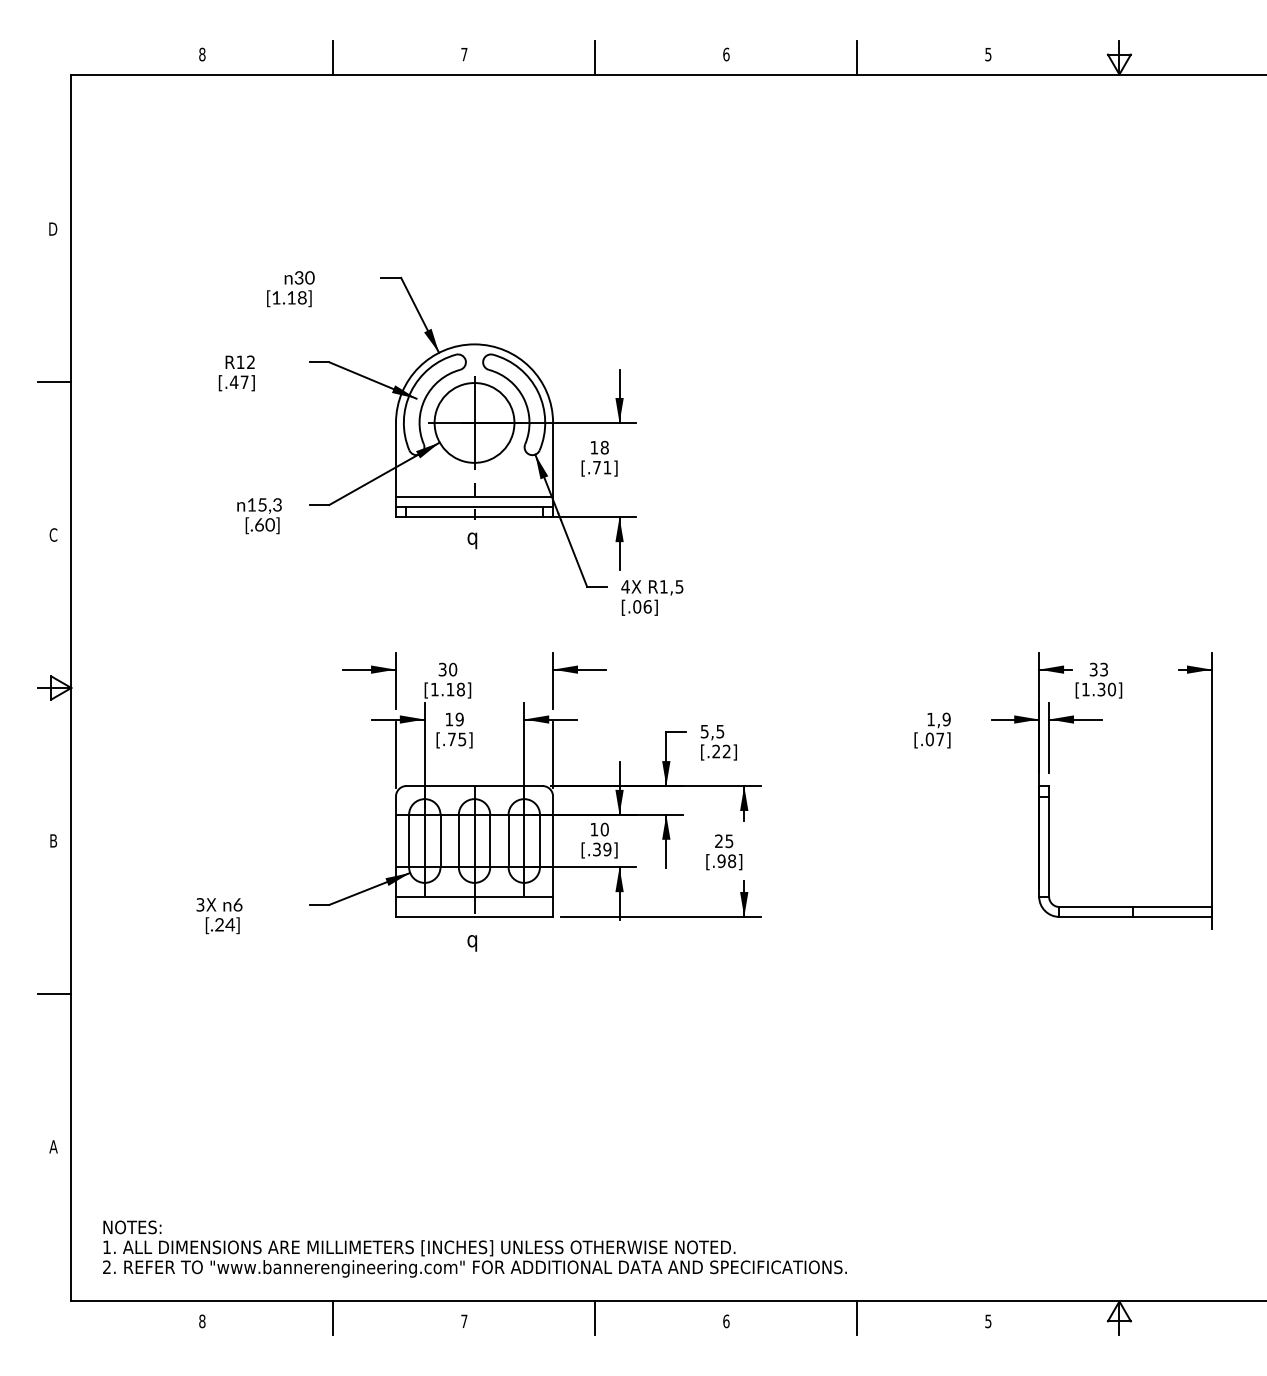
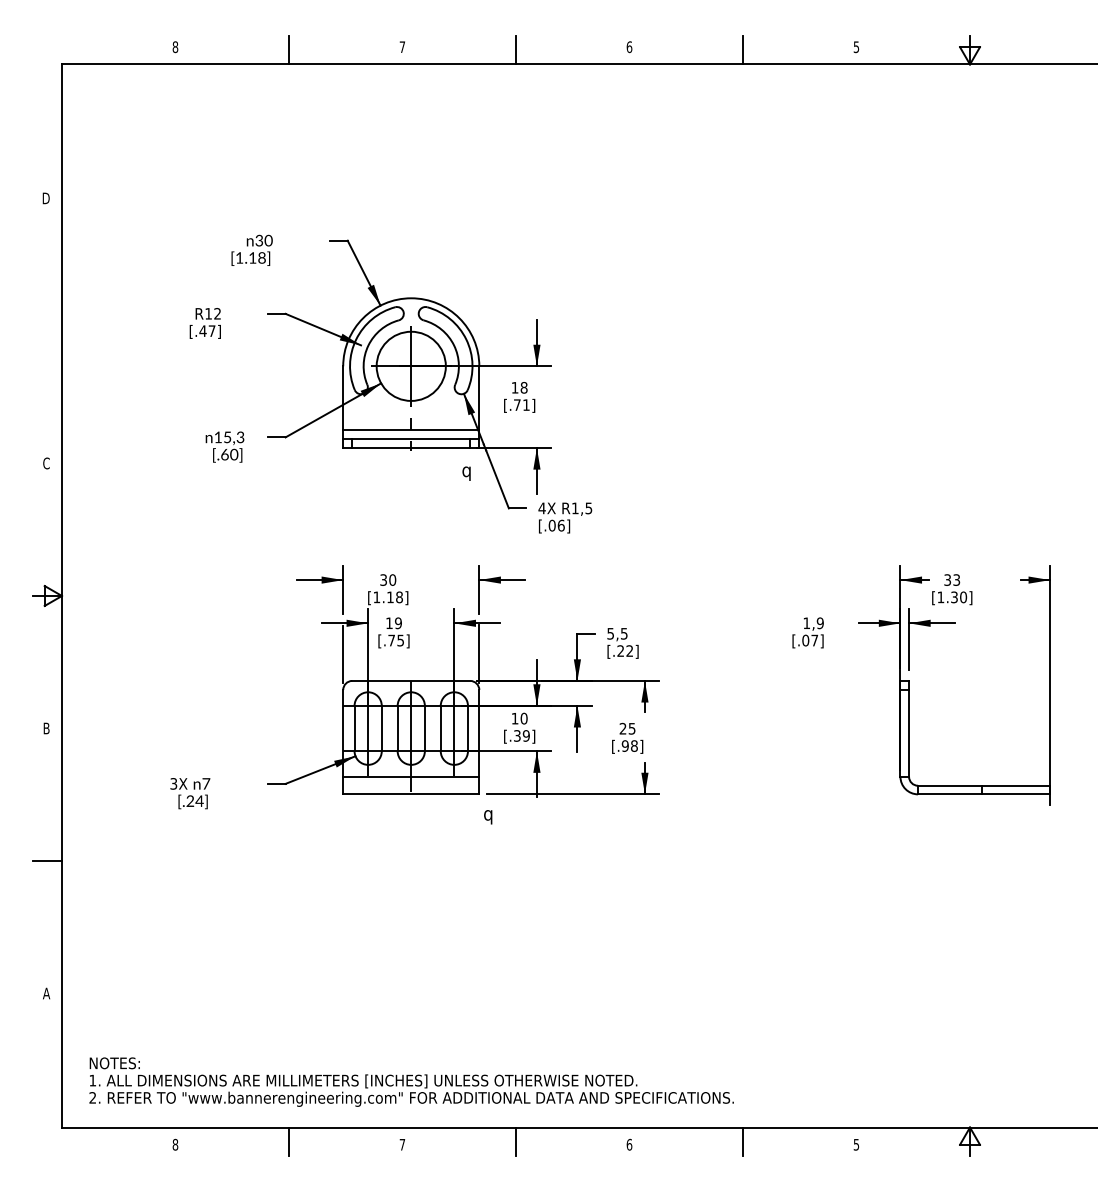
line: (54, 382) -> (47, 331), removed
text: (472, 540) -> (466, 473), moved
text: (237, 904) -> (205, 783), 6 -> 7
text: (471, 943) -> (487, 817), moved

